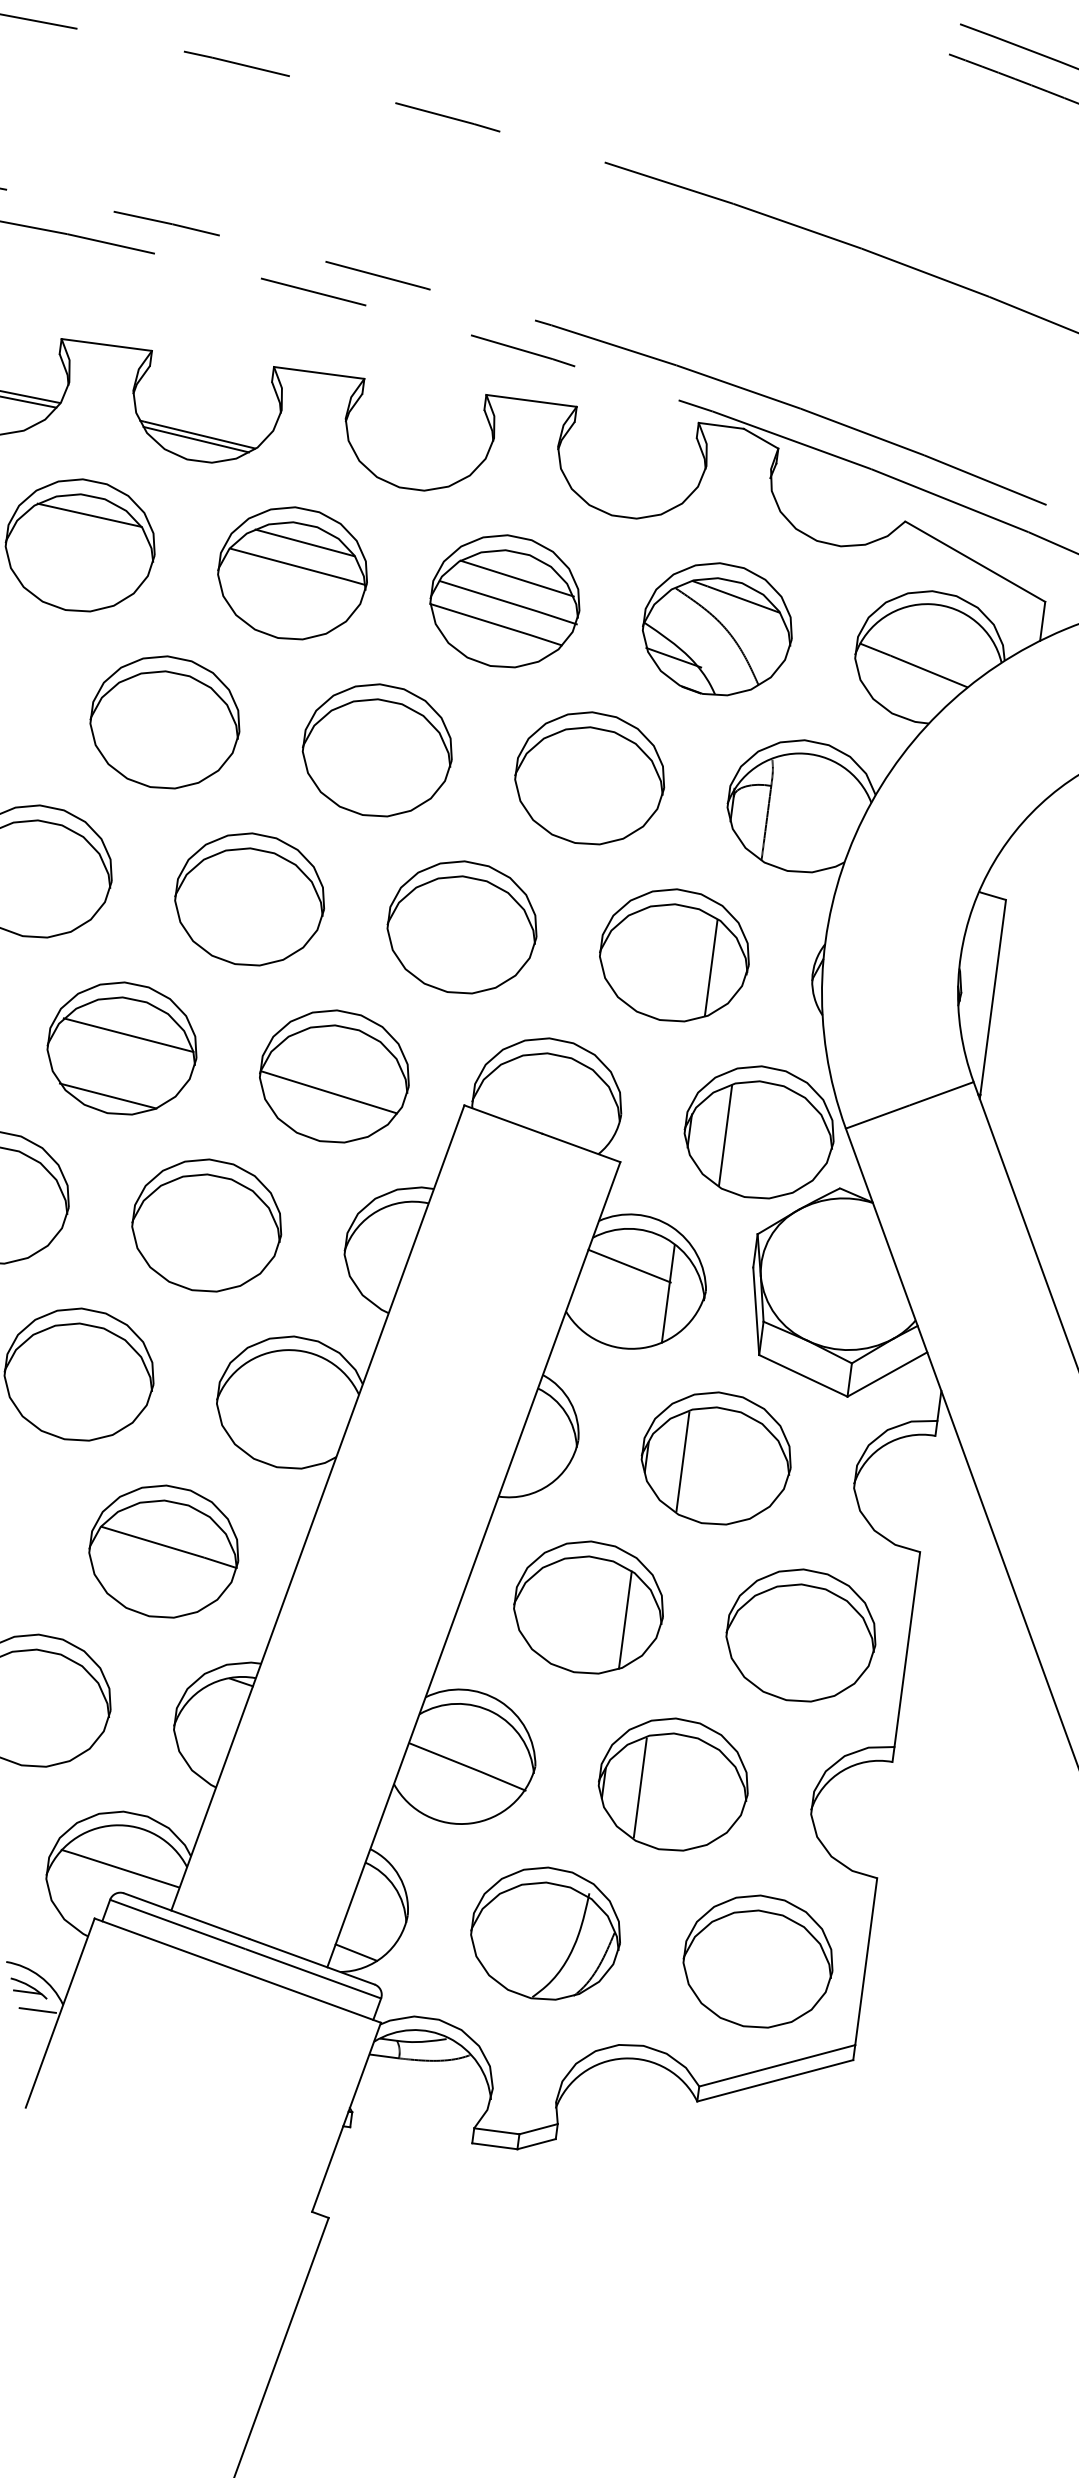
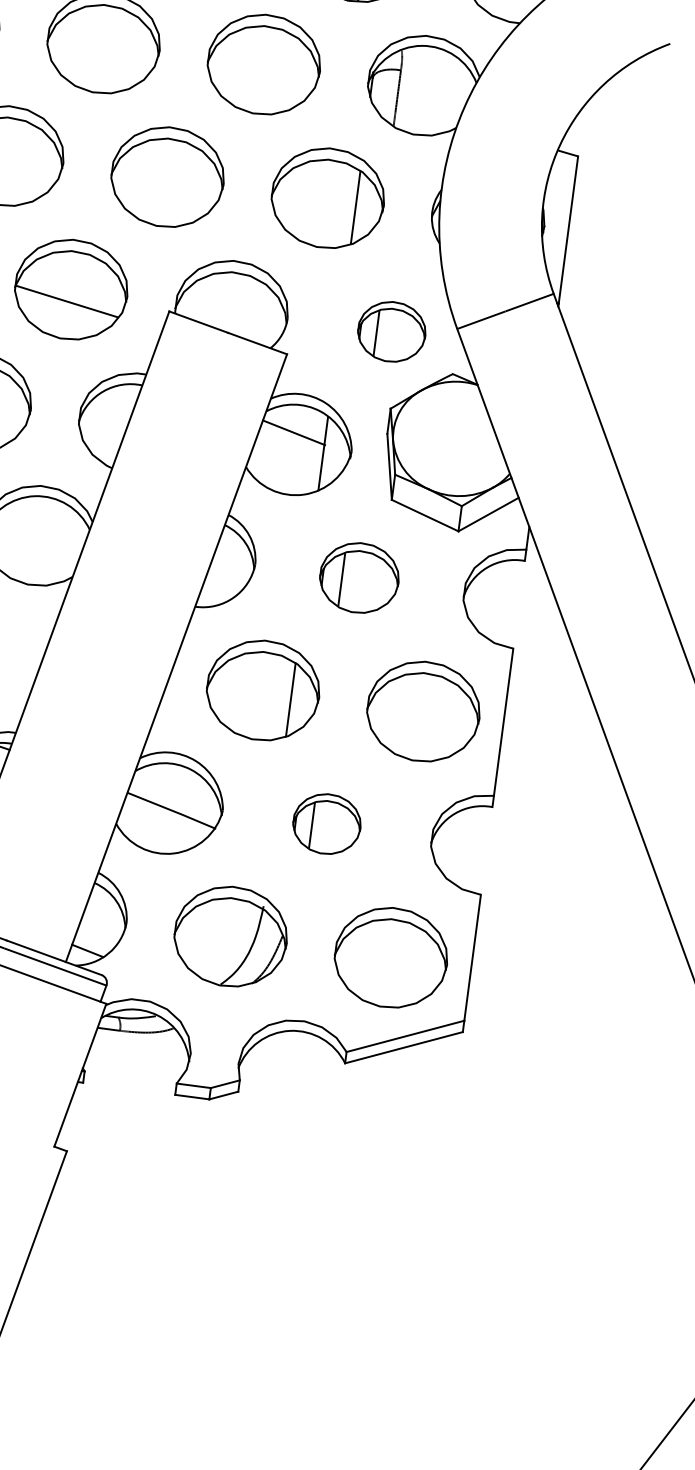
part: (758, 1132) -> (391, 331), size x0.6
part: (715, 1458) -> (358, 577), size x0.7
part: (672, 1784) -> (326, 824), size x0.6

